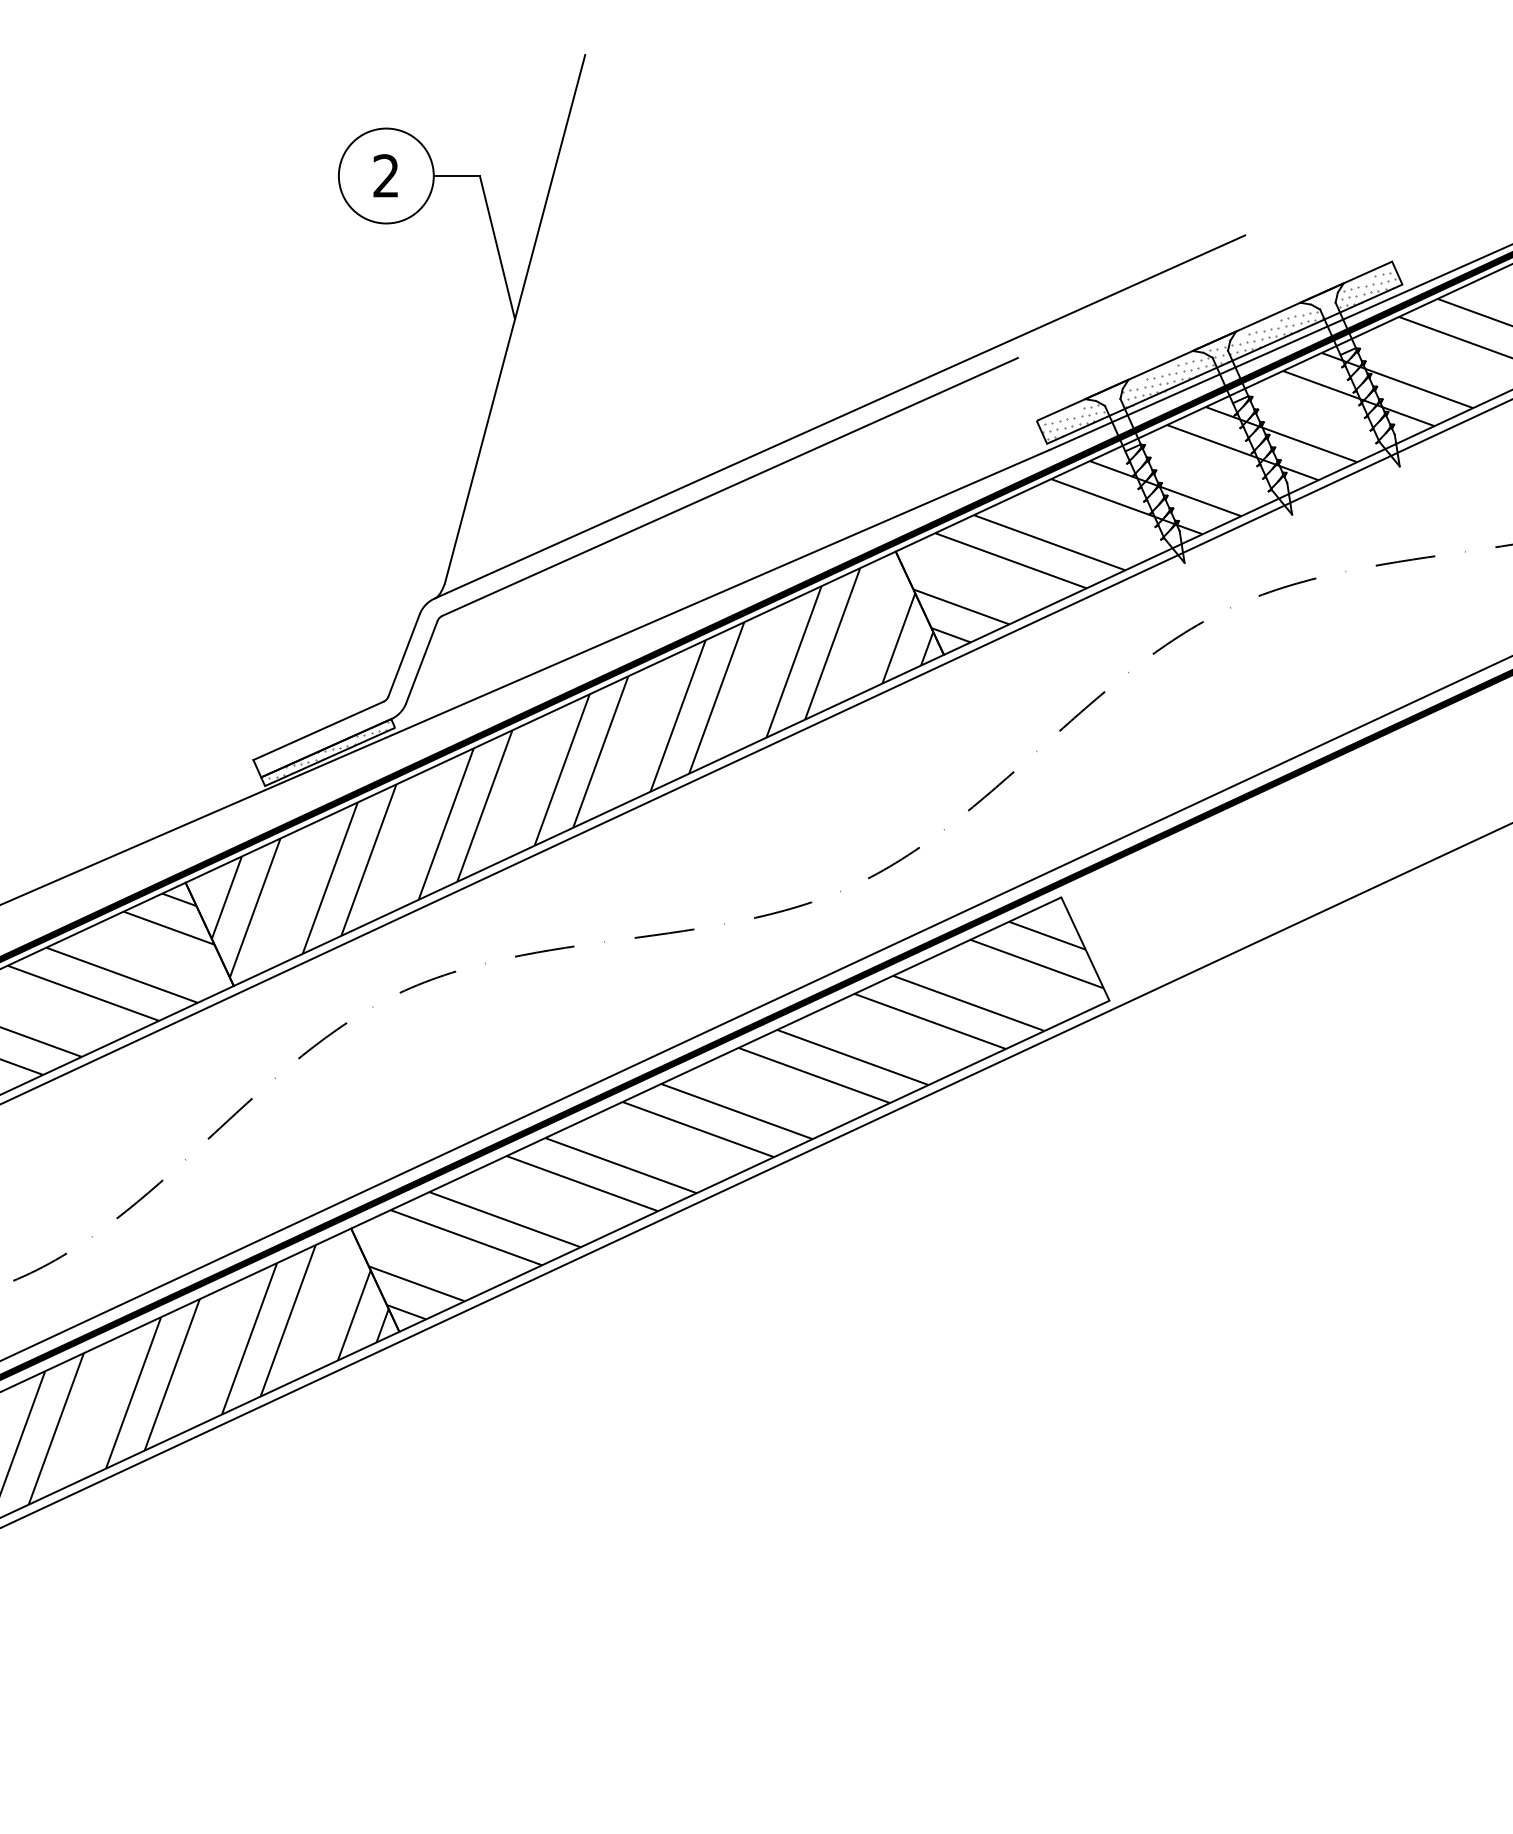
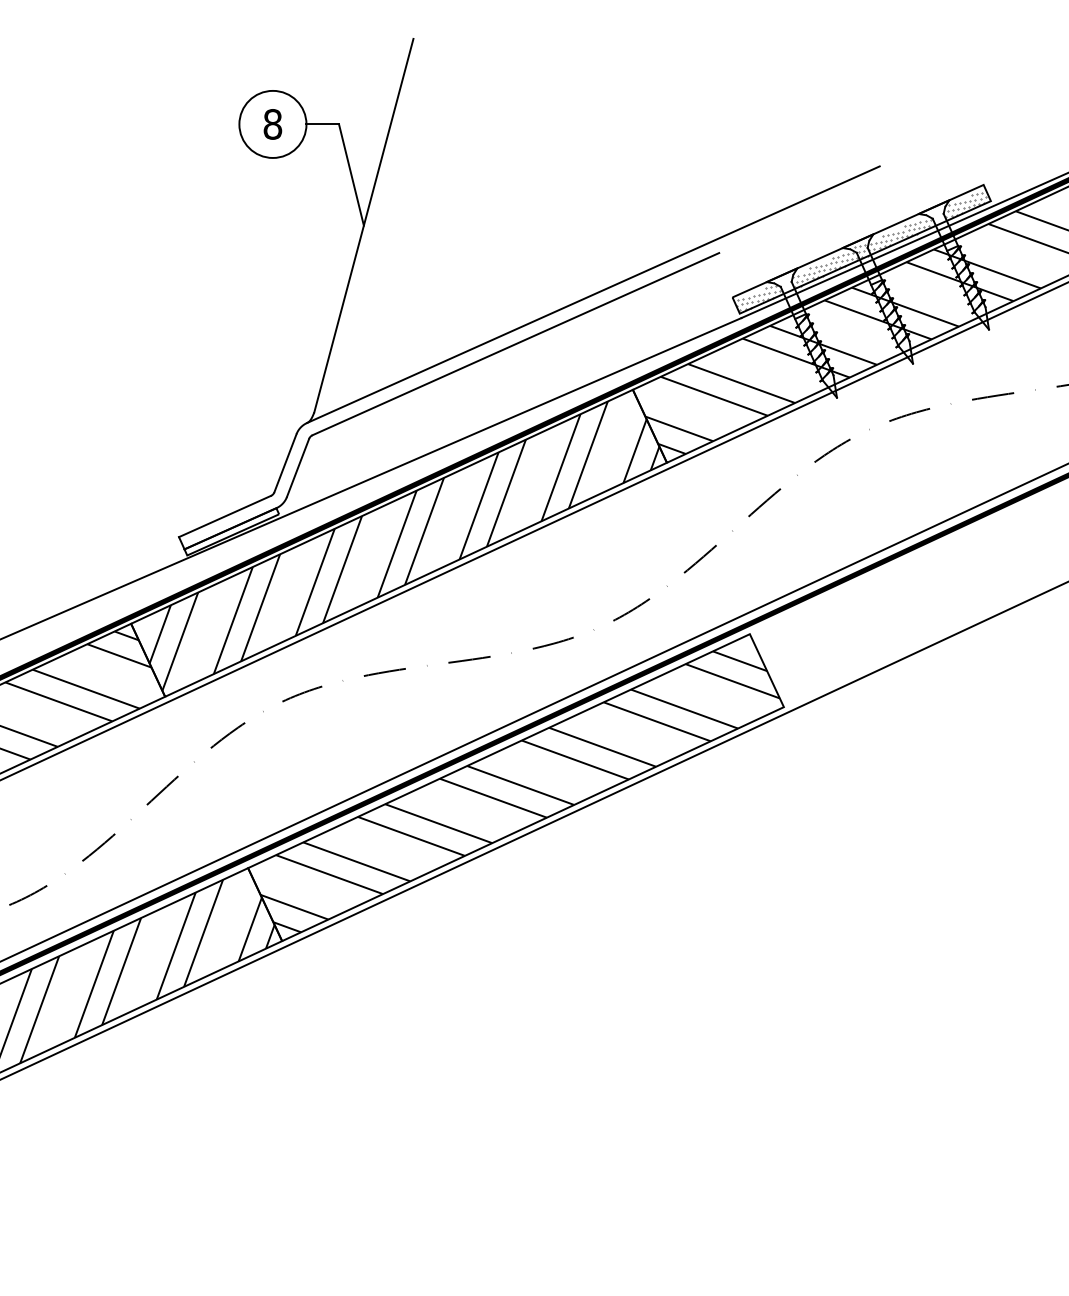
text: (386, 175) -> (273, 124), 2 -> 8
hatch: (331, 749) -> (234, 529), removed

